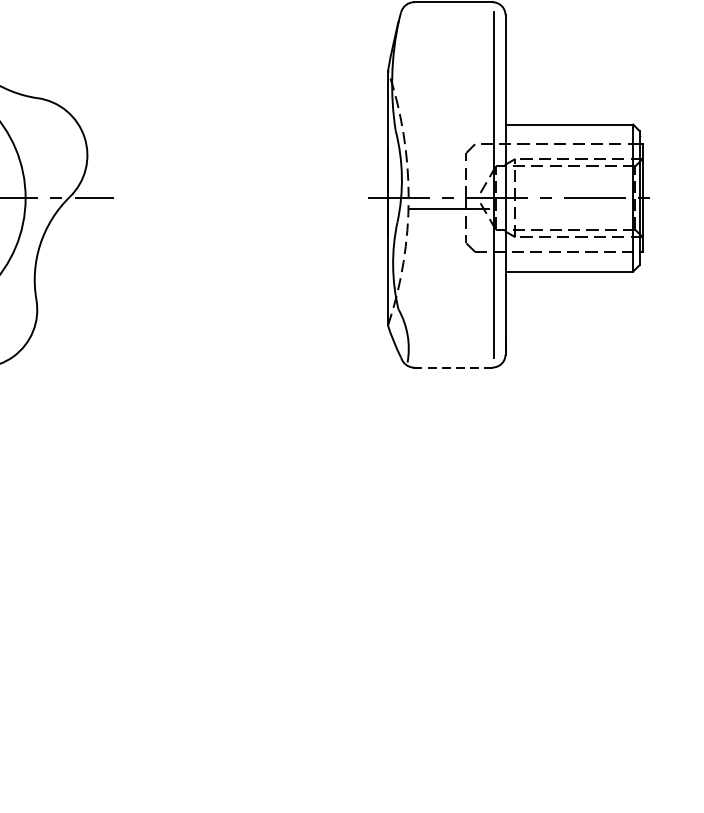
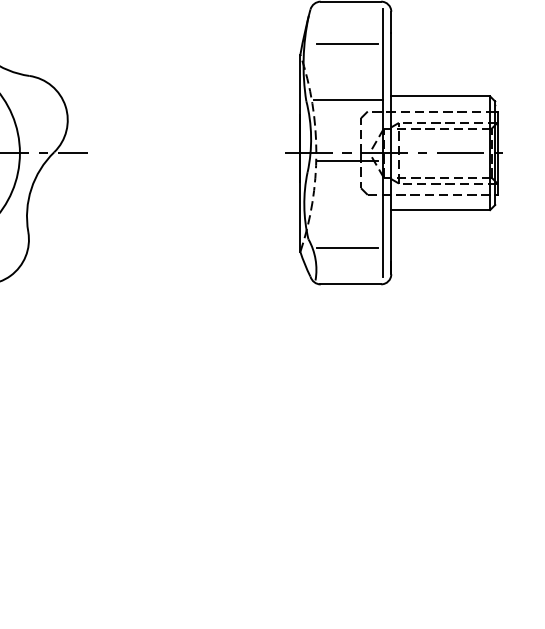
line: (448, 56) -> (347, 43), added
line: (450, 128) -> (348, 99), added
line: (448, 319) -> (347, 247), added
line: (452, 367) -> (350, 284), dashed -> solid

